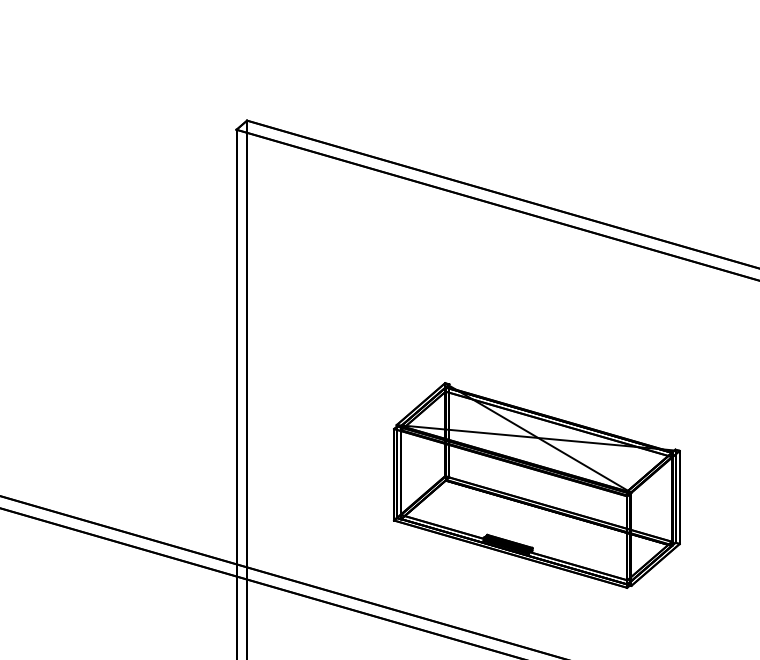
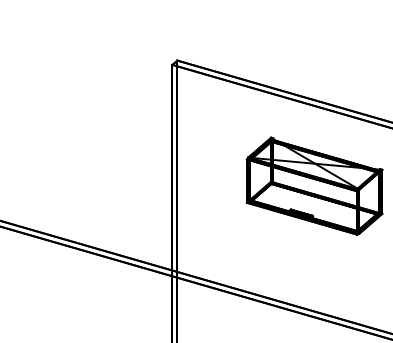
part: (536, 483) -> (314, 185), moved

